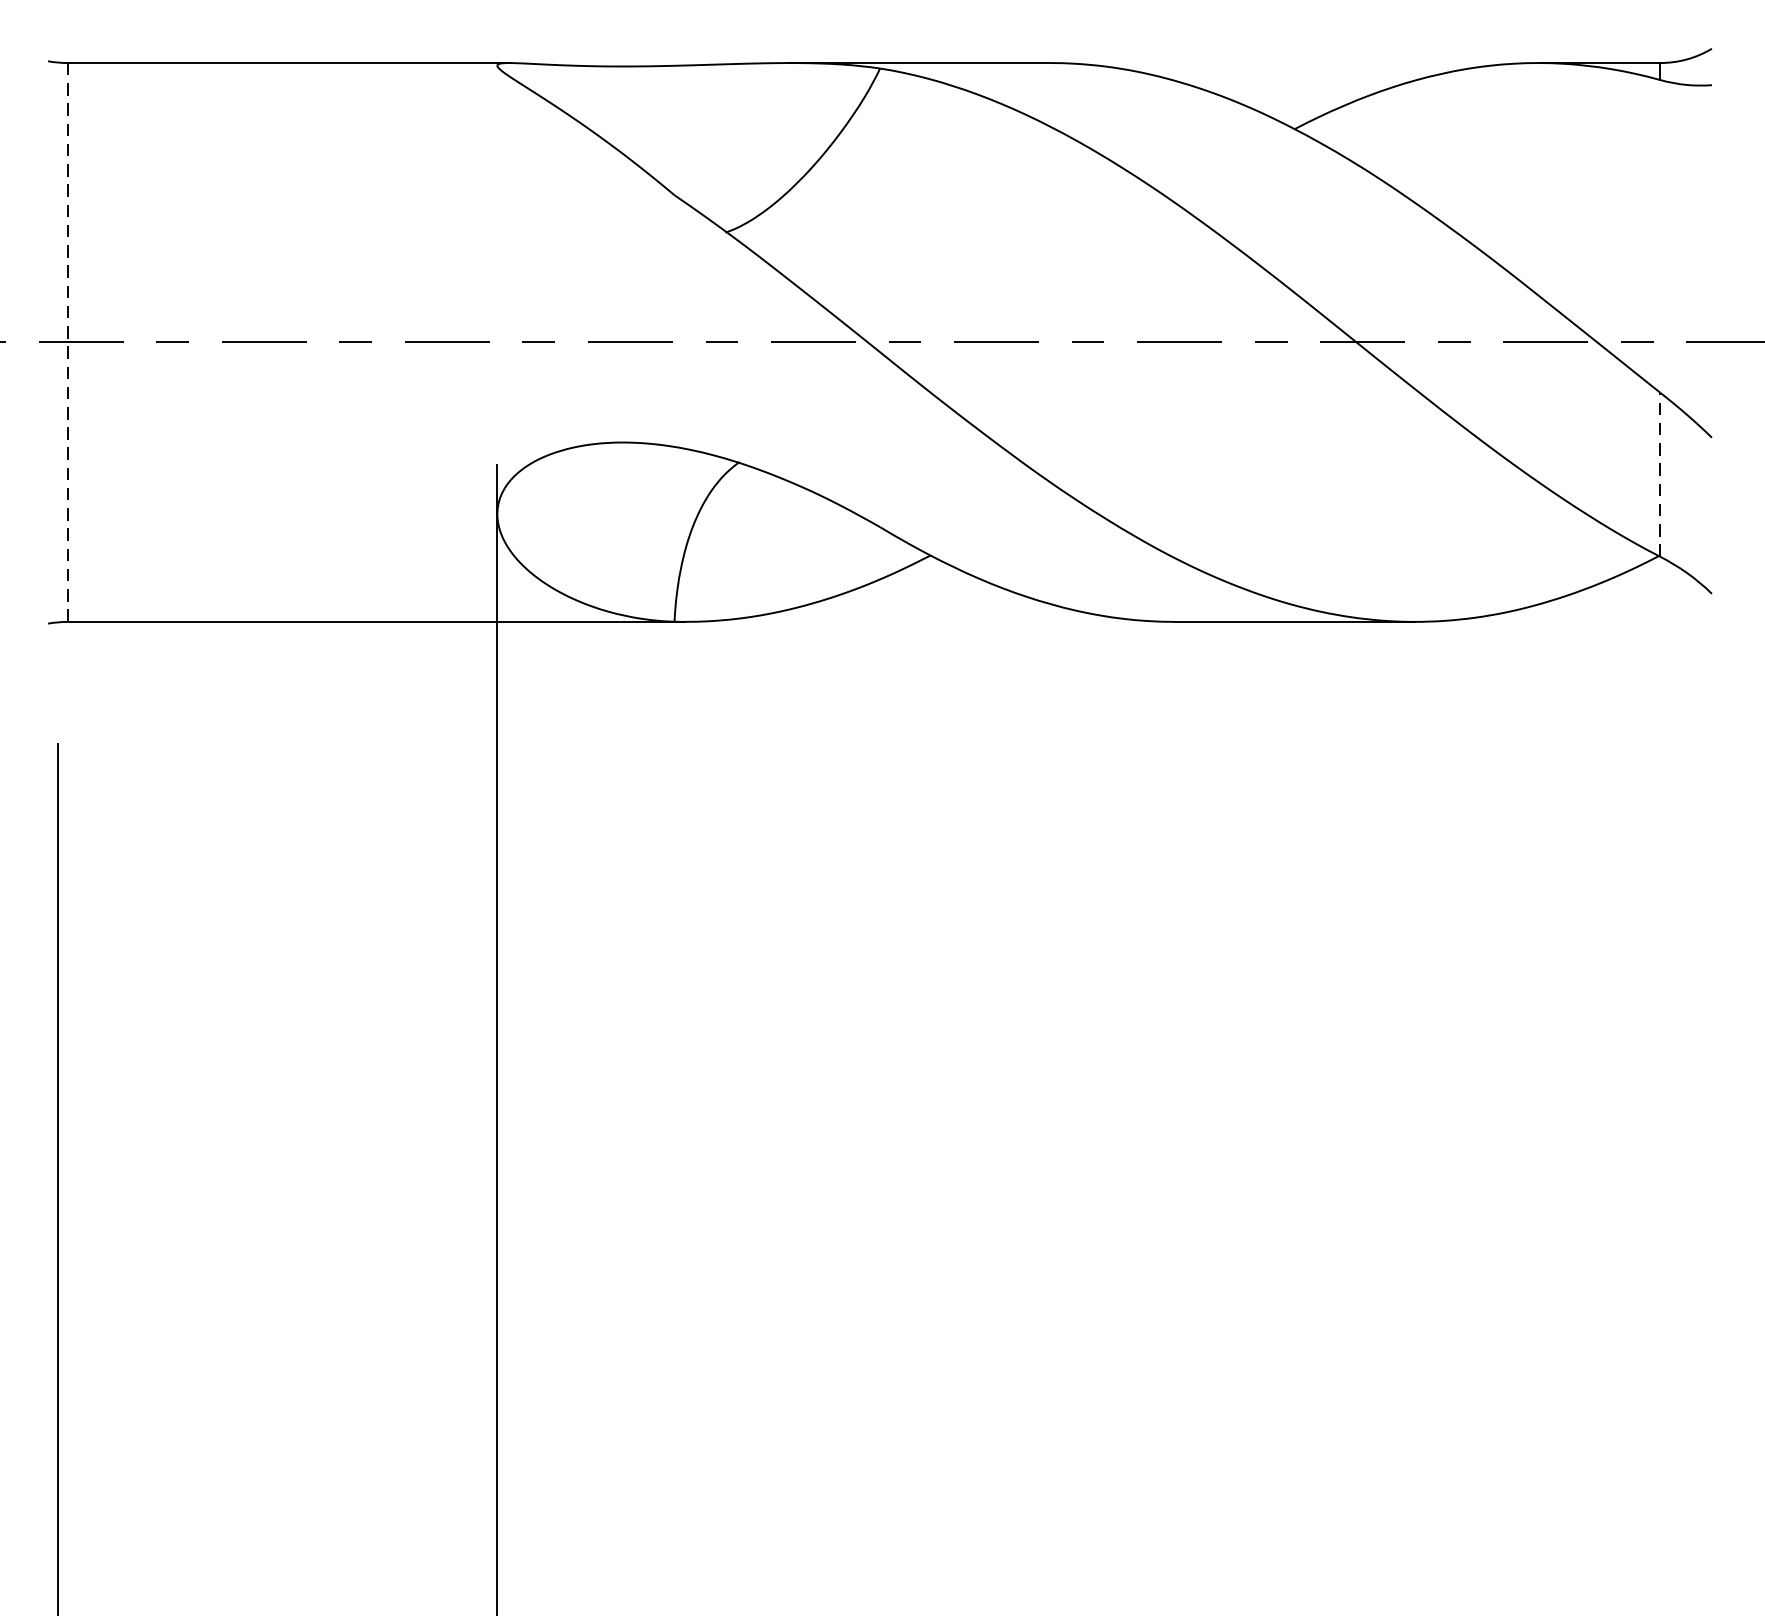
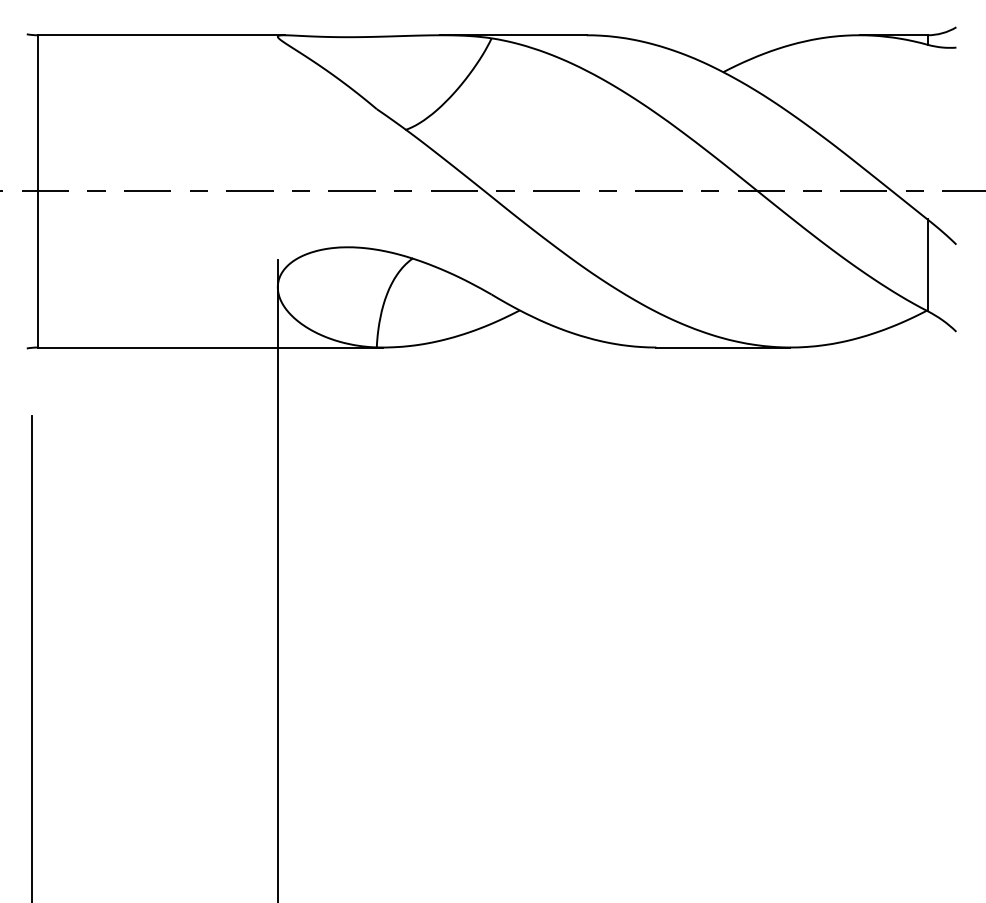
line: (69, 340) -> (38, 190), dashed -> solid
line: (1660, 475) -> (927, 265), dashed -> solid

